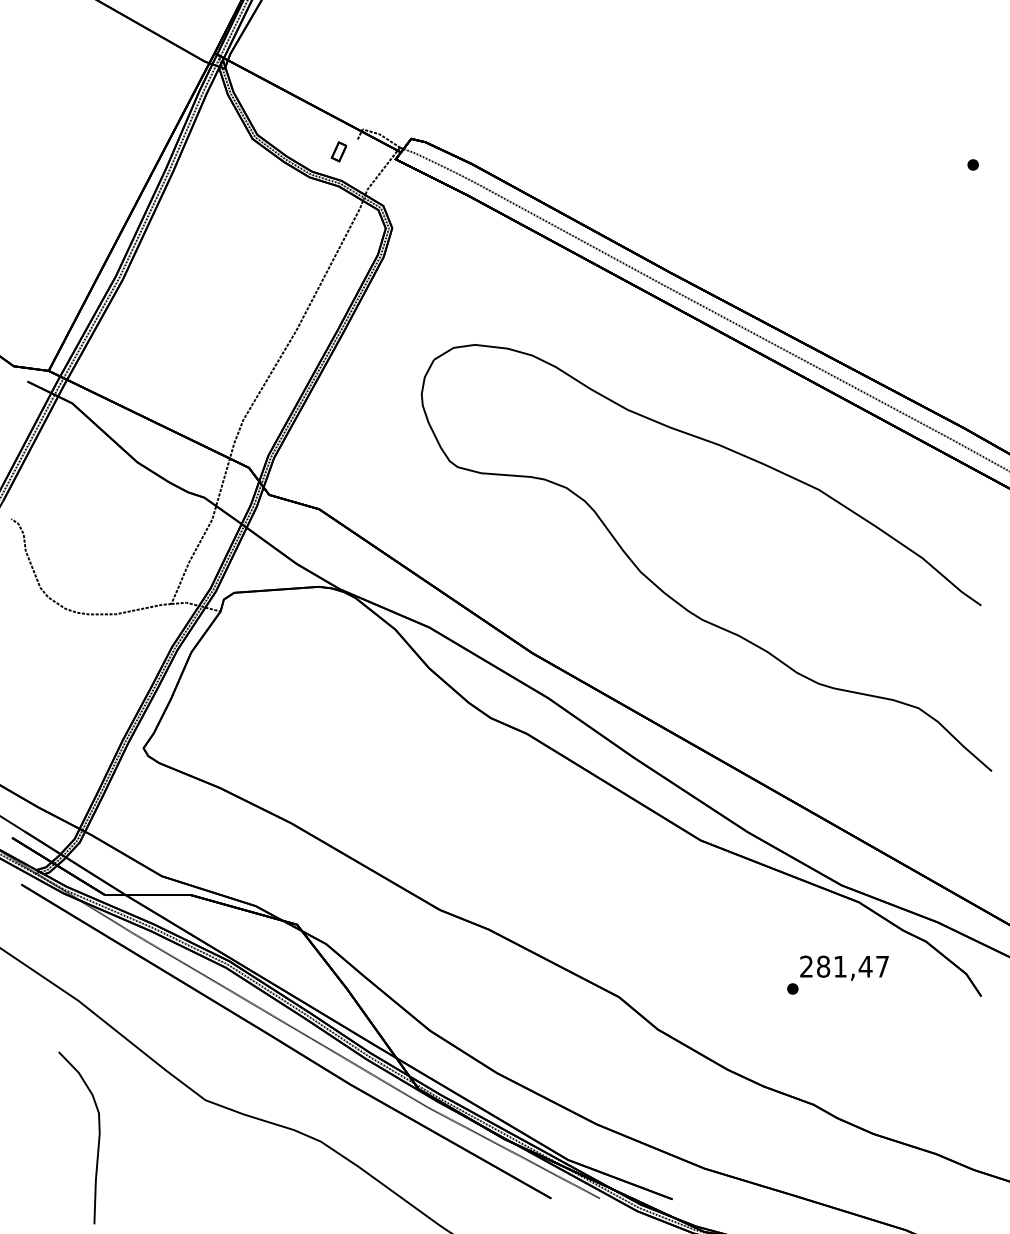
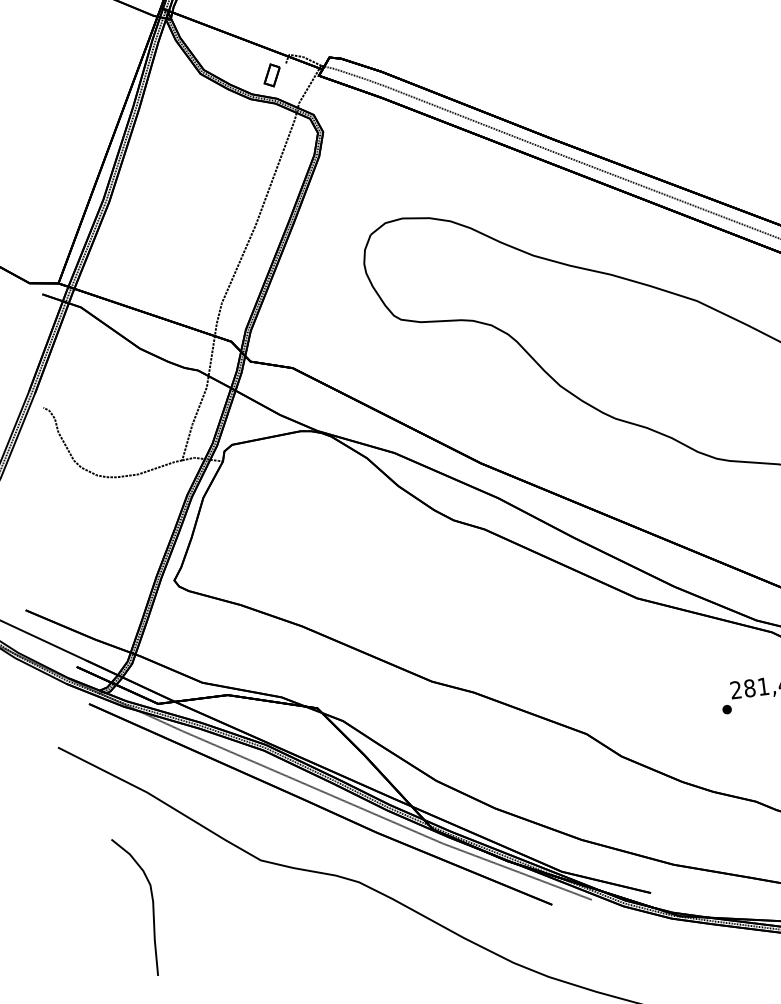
part: (338, 151) -> (271, 75), size x1.43
part: (98, 1137) -> (152, 904), moved

